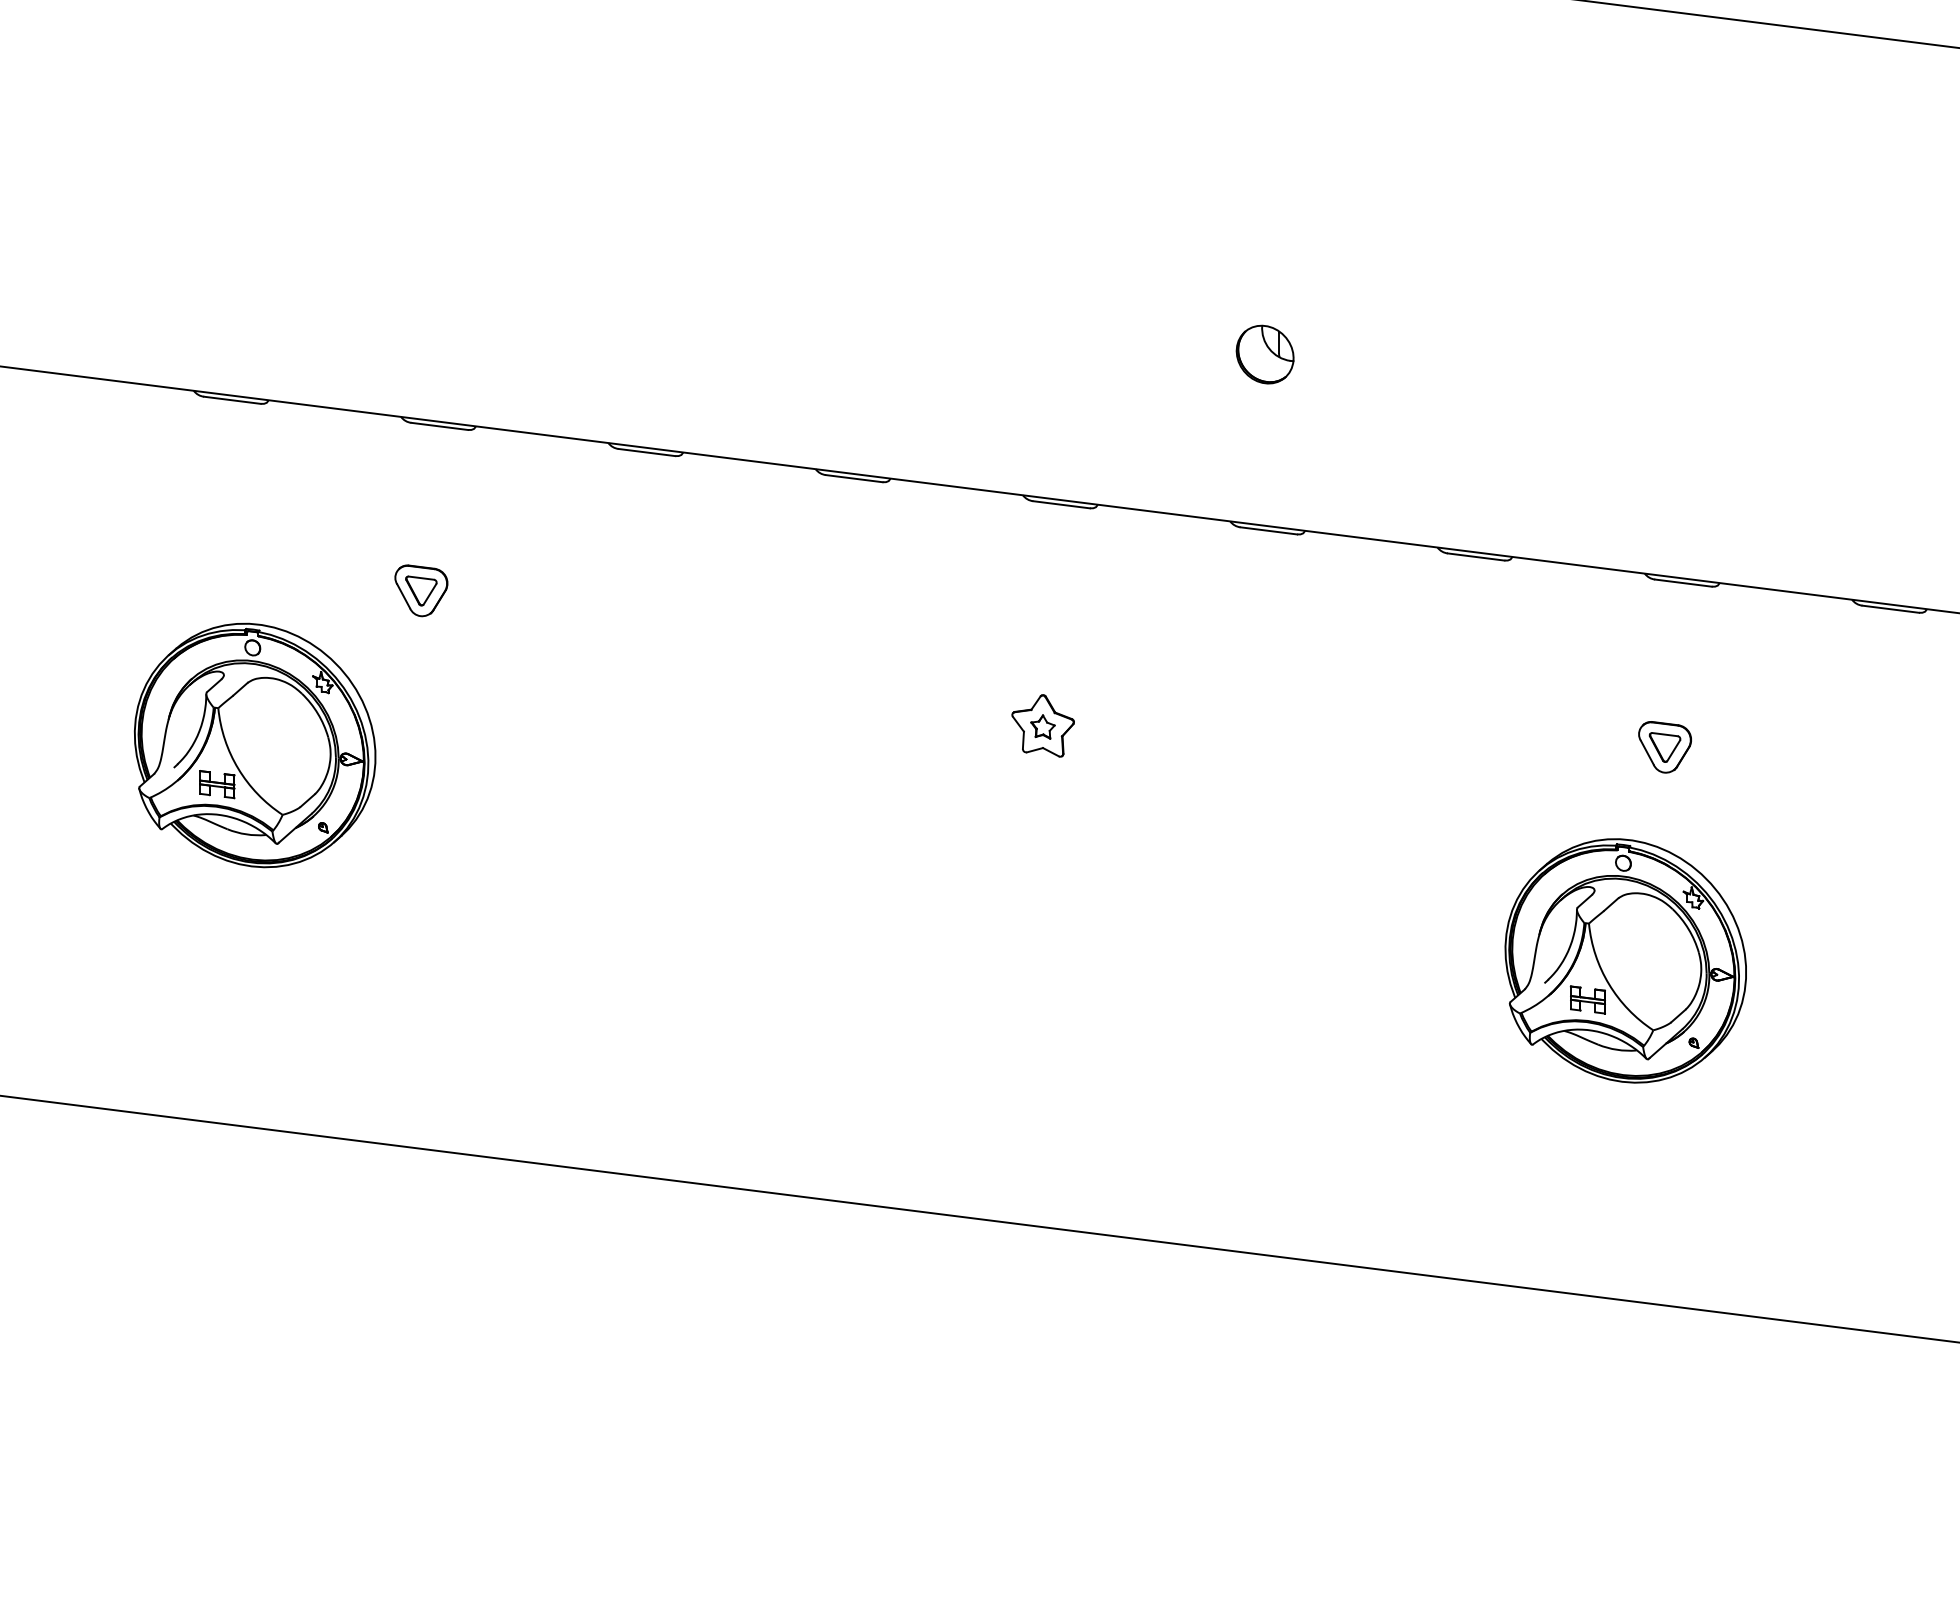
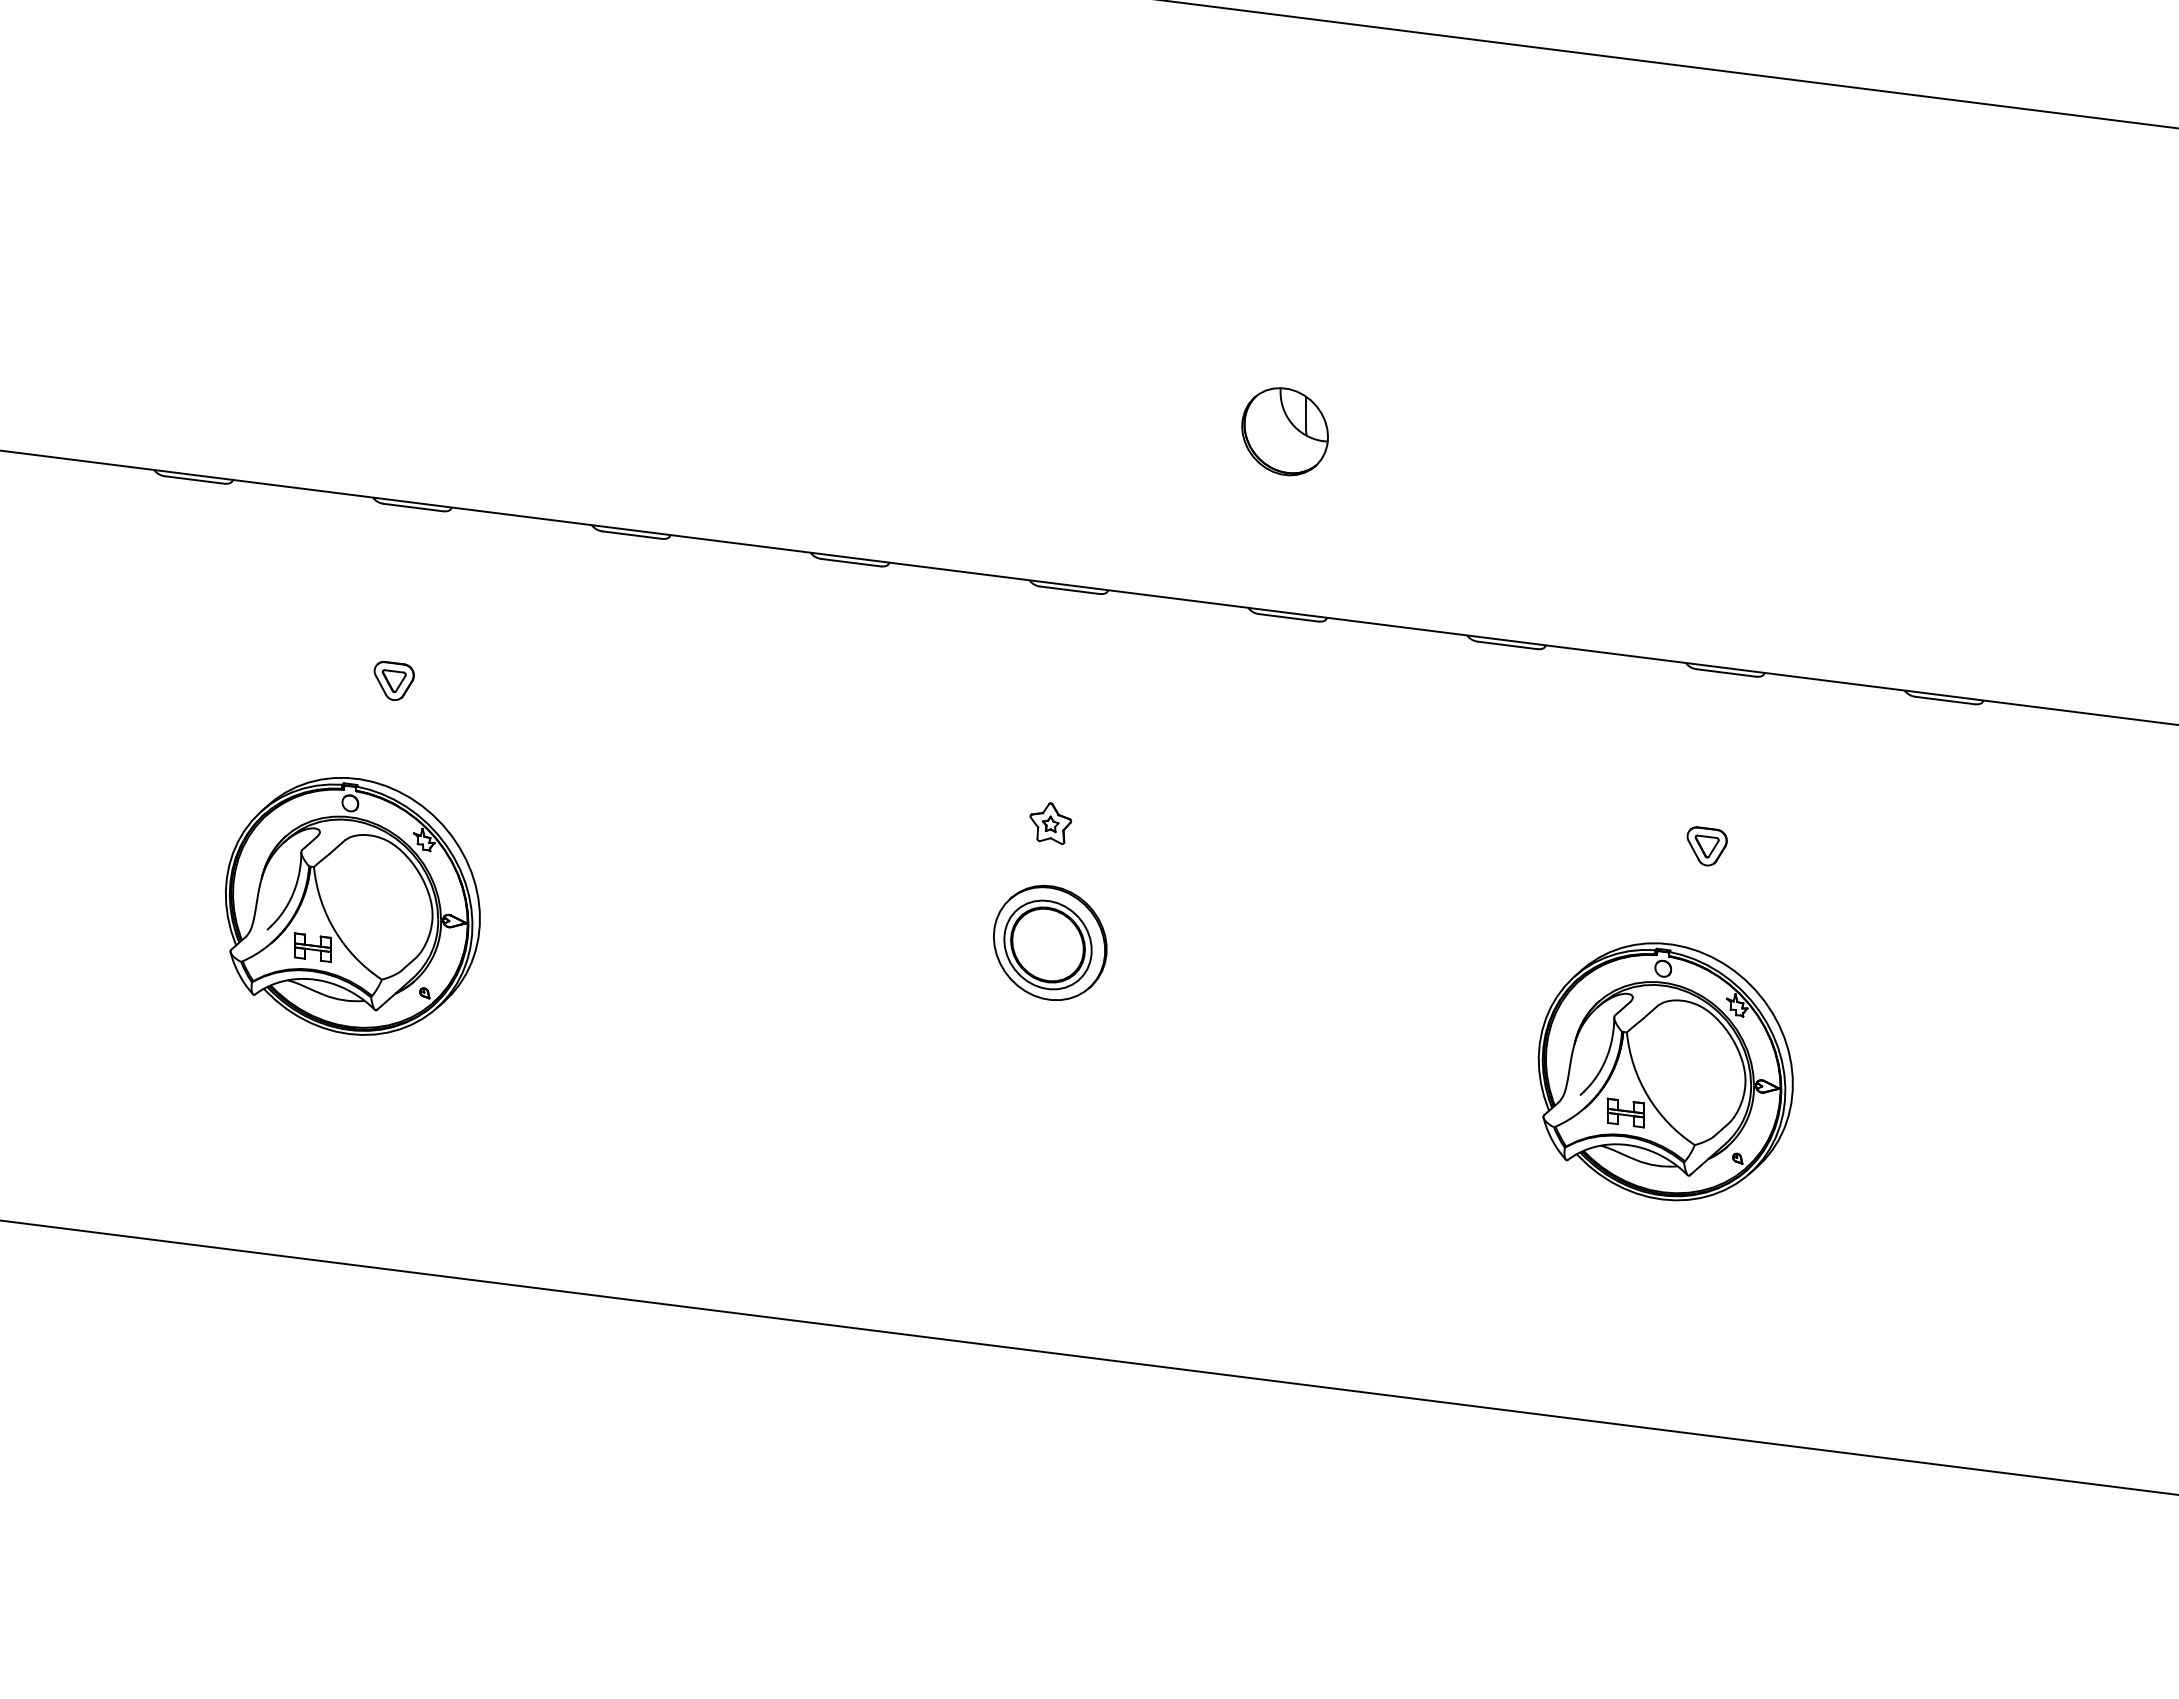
part: (1264, 354) -> (1284, 431), size x1.43
part: (420, 590) -> (393, 680), size x0.71
part: (1042, 725) -> (1050, 823), size x0.62
part: (254, 745) -> (352, 906), moved
part: (1664, 747) -> (1706, 846), size x0.71
part: (1042, 838) -> (1050, 942), added

